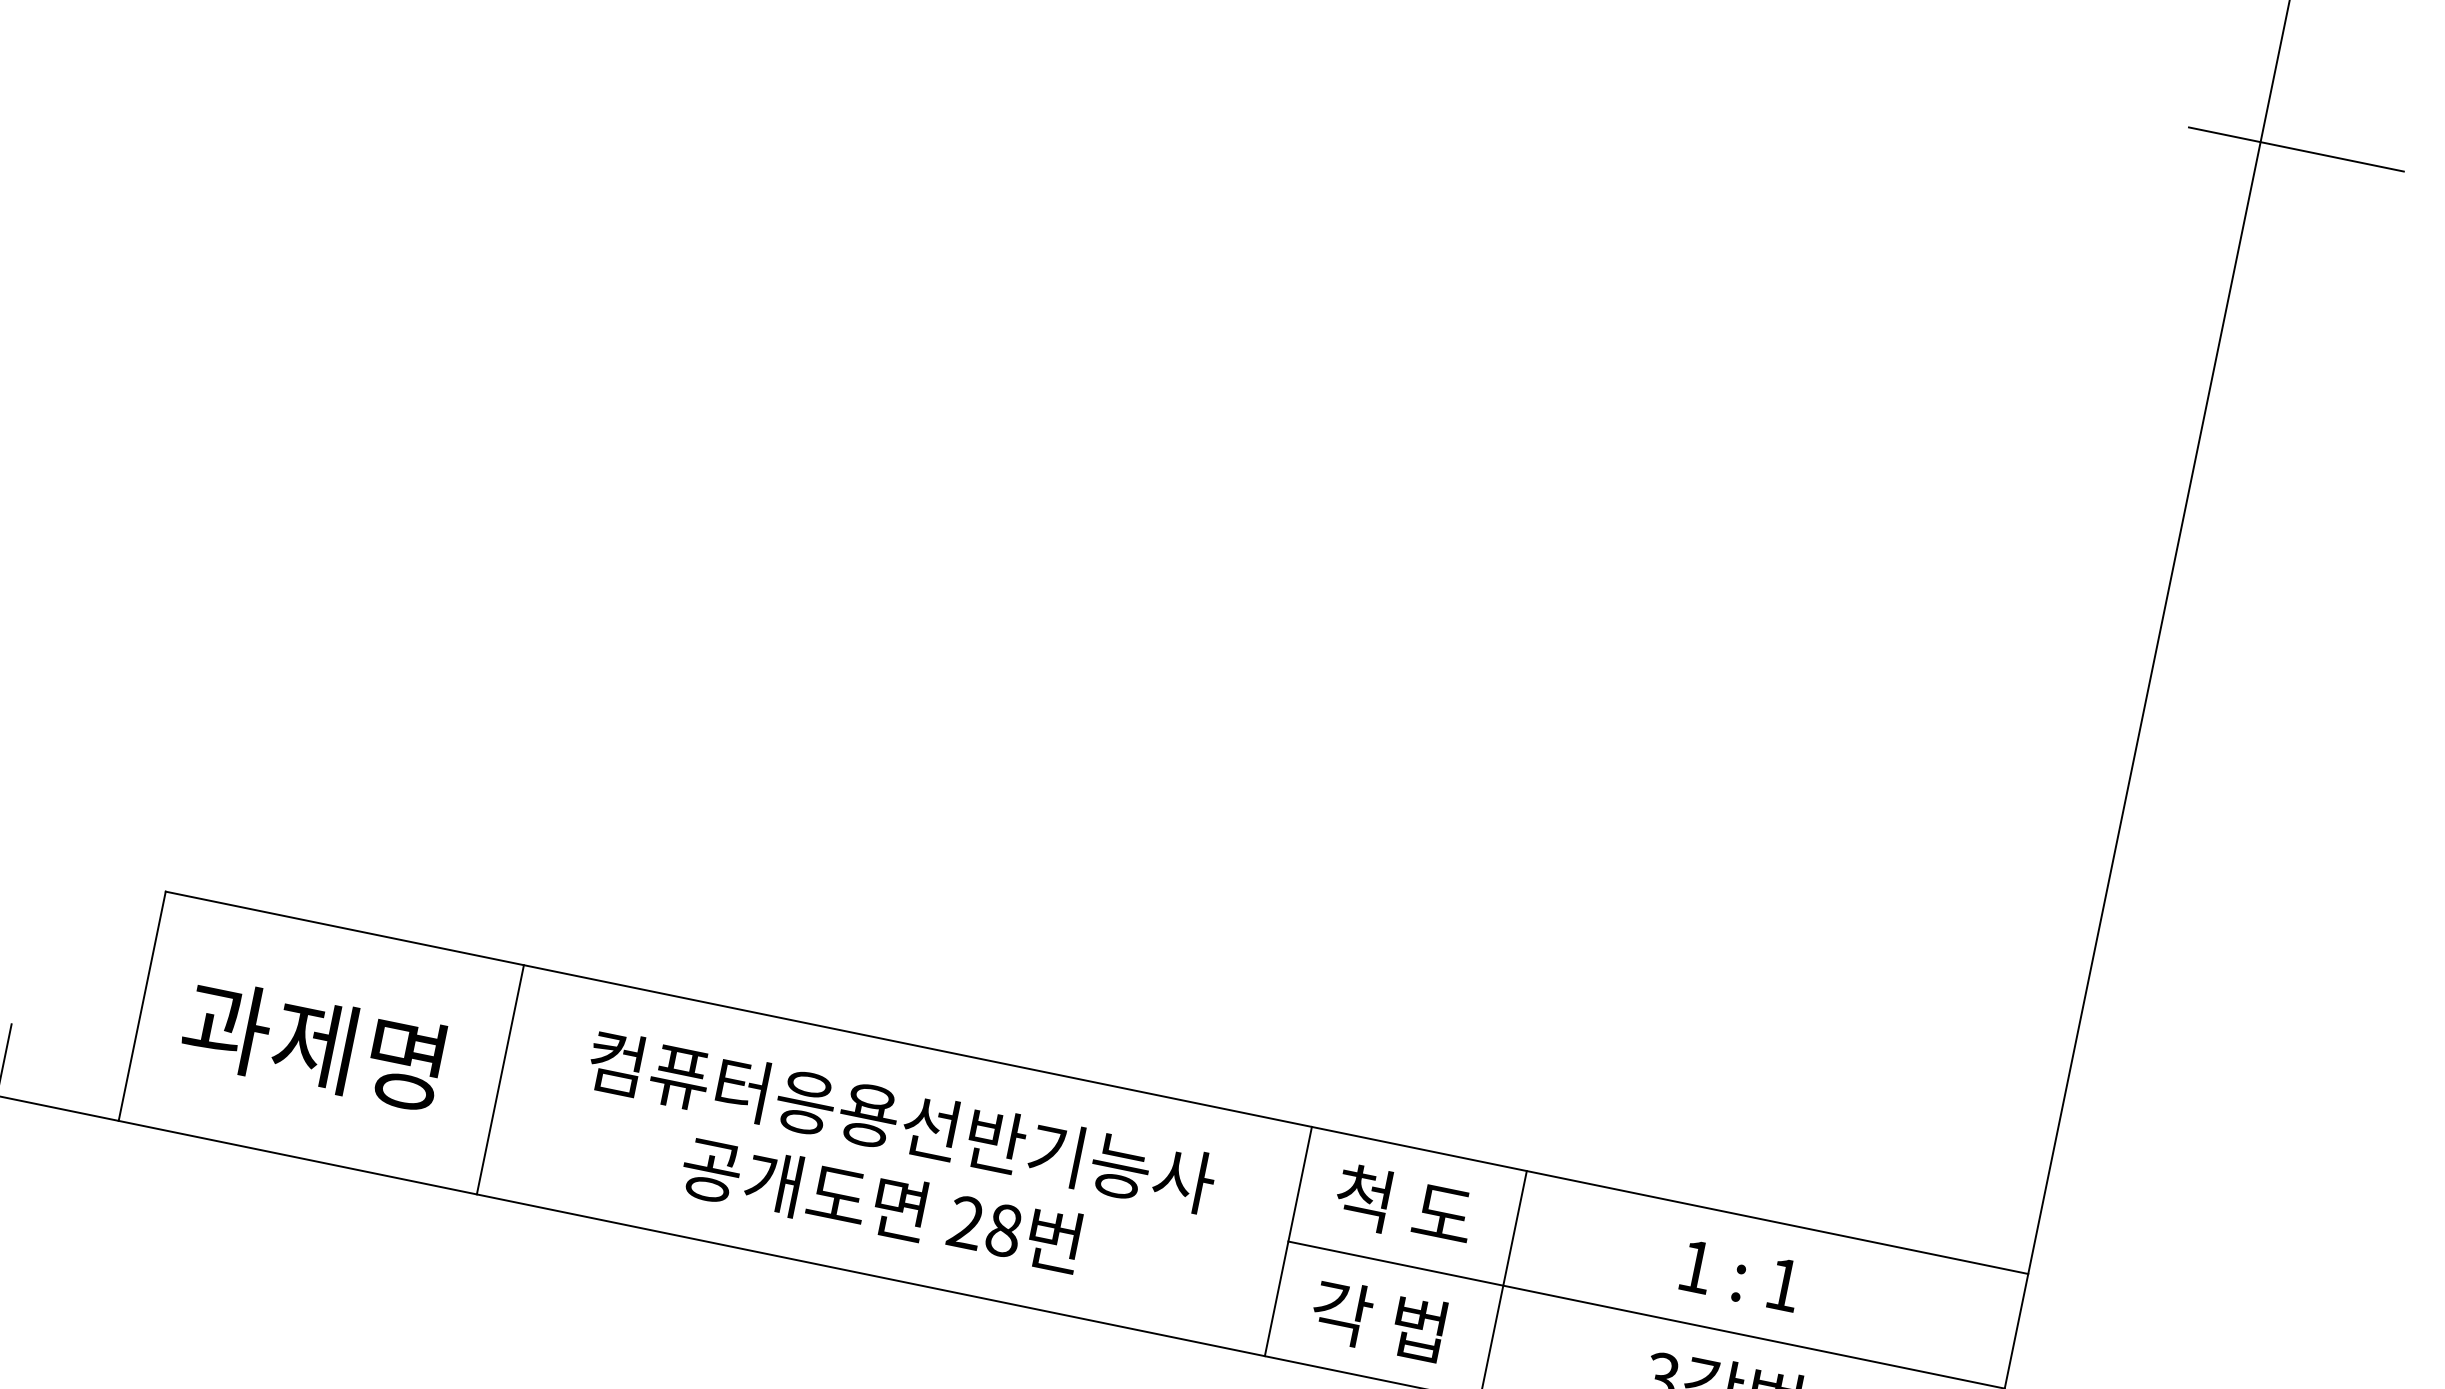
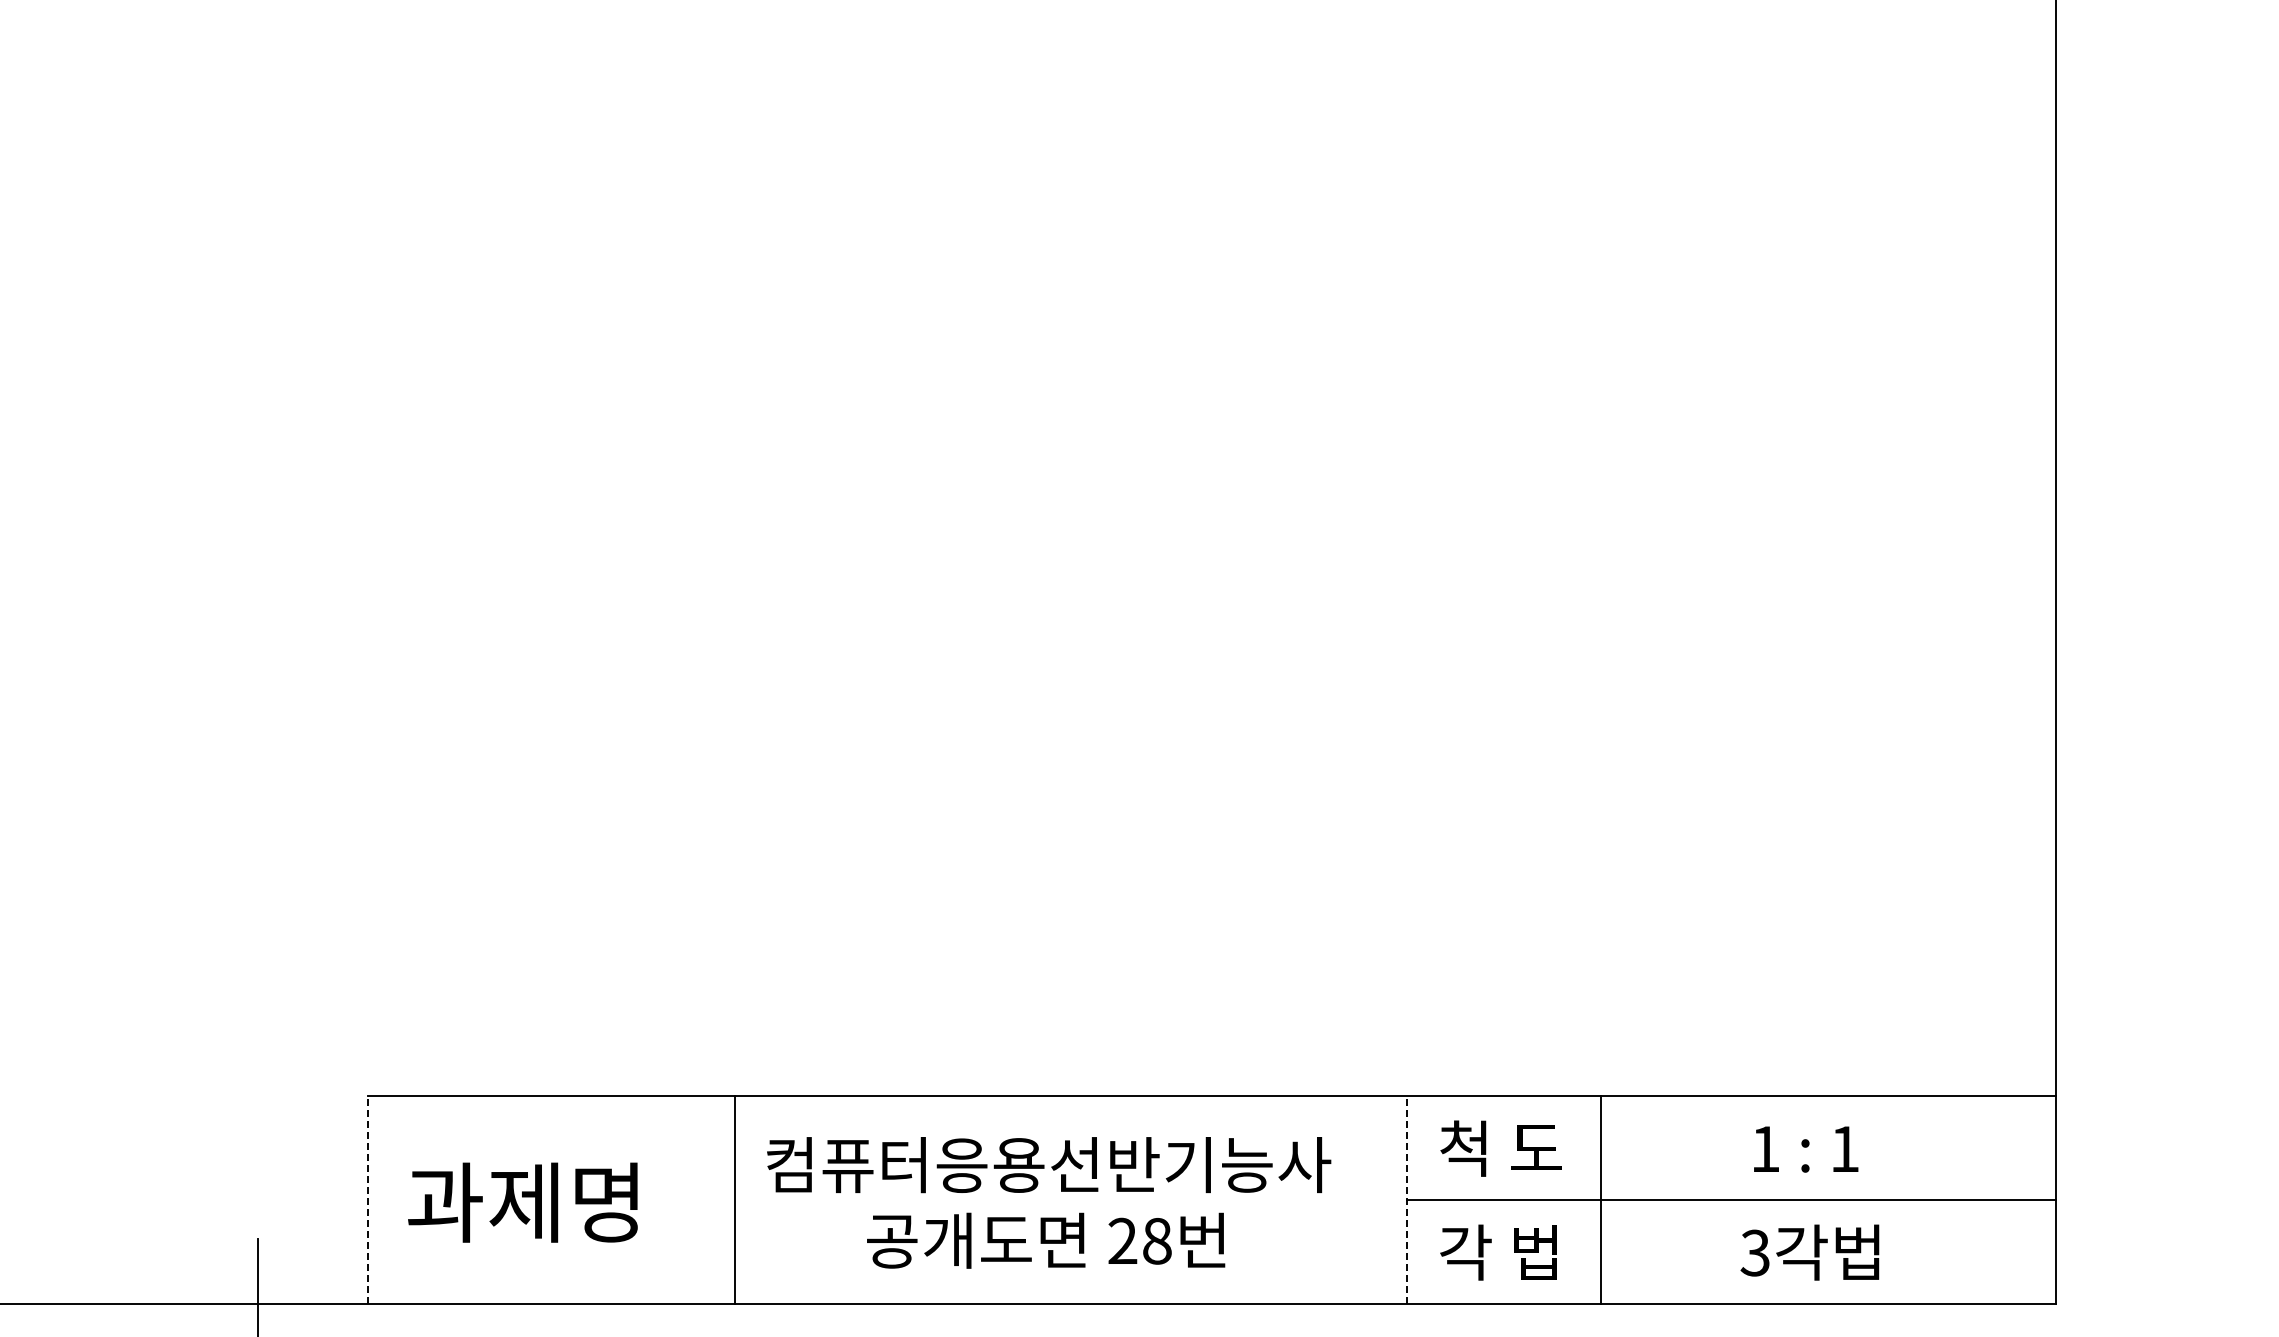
line: (2295, 149) -> (2087, 70), removed
line: (141, 1006) -> (367, 1200), solid -> dashed
line: (500, 1079) -> (735, 1199), moved
line: (1288, 1242) -> (1406, 1200), solid -> dashed

